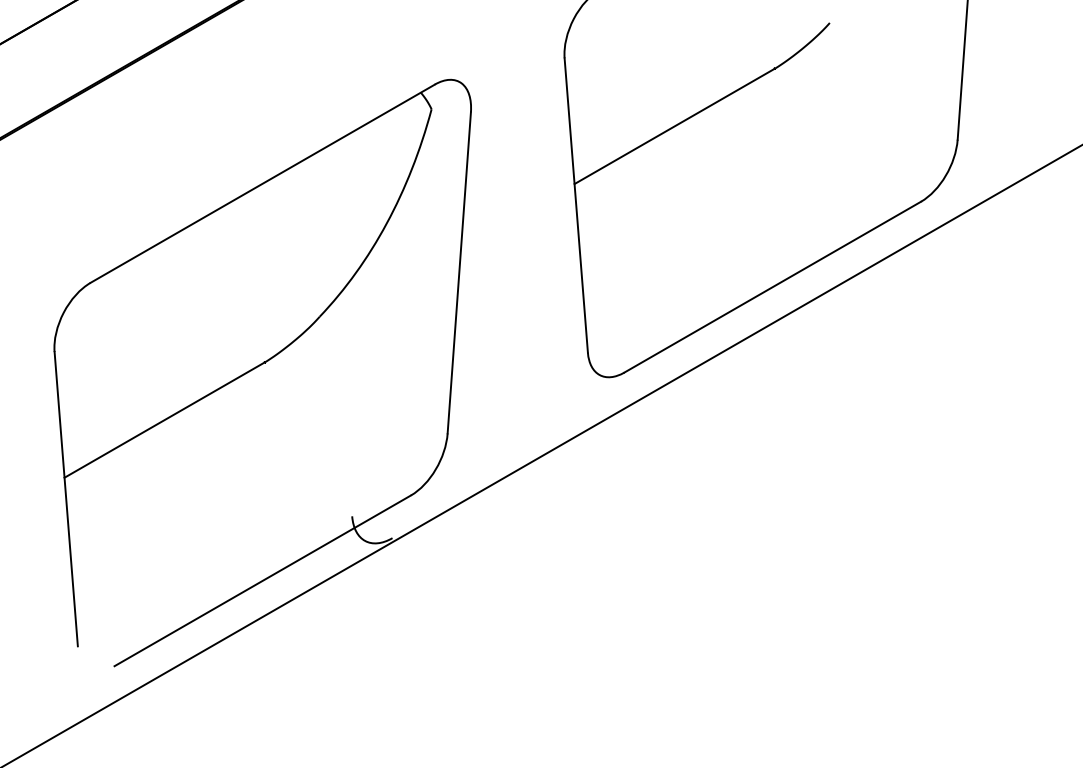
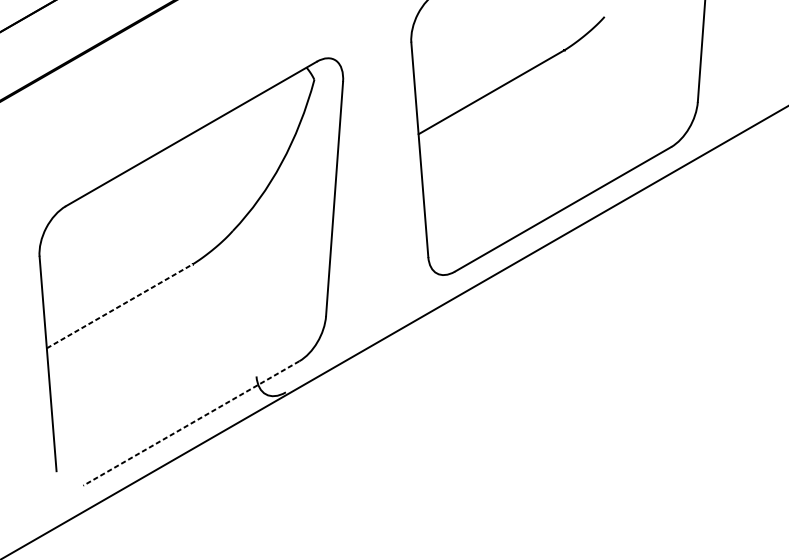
line: (164, 419) -> (119, 305), solid -> dashed
line: (262, 581) -> (191, 423), solid -> dashed

